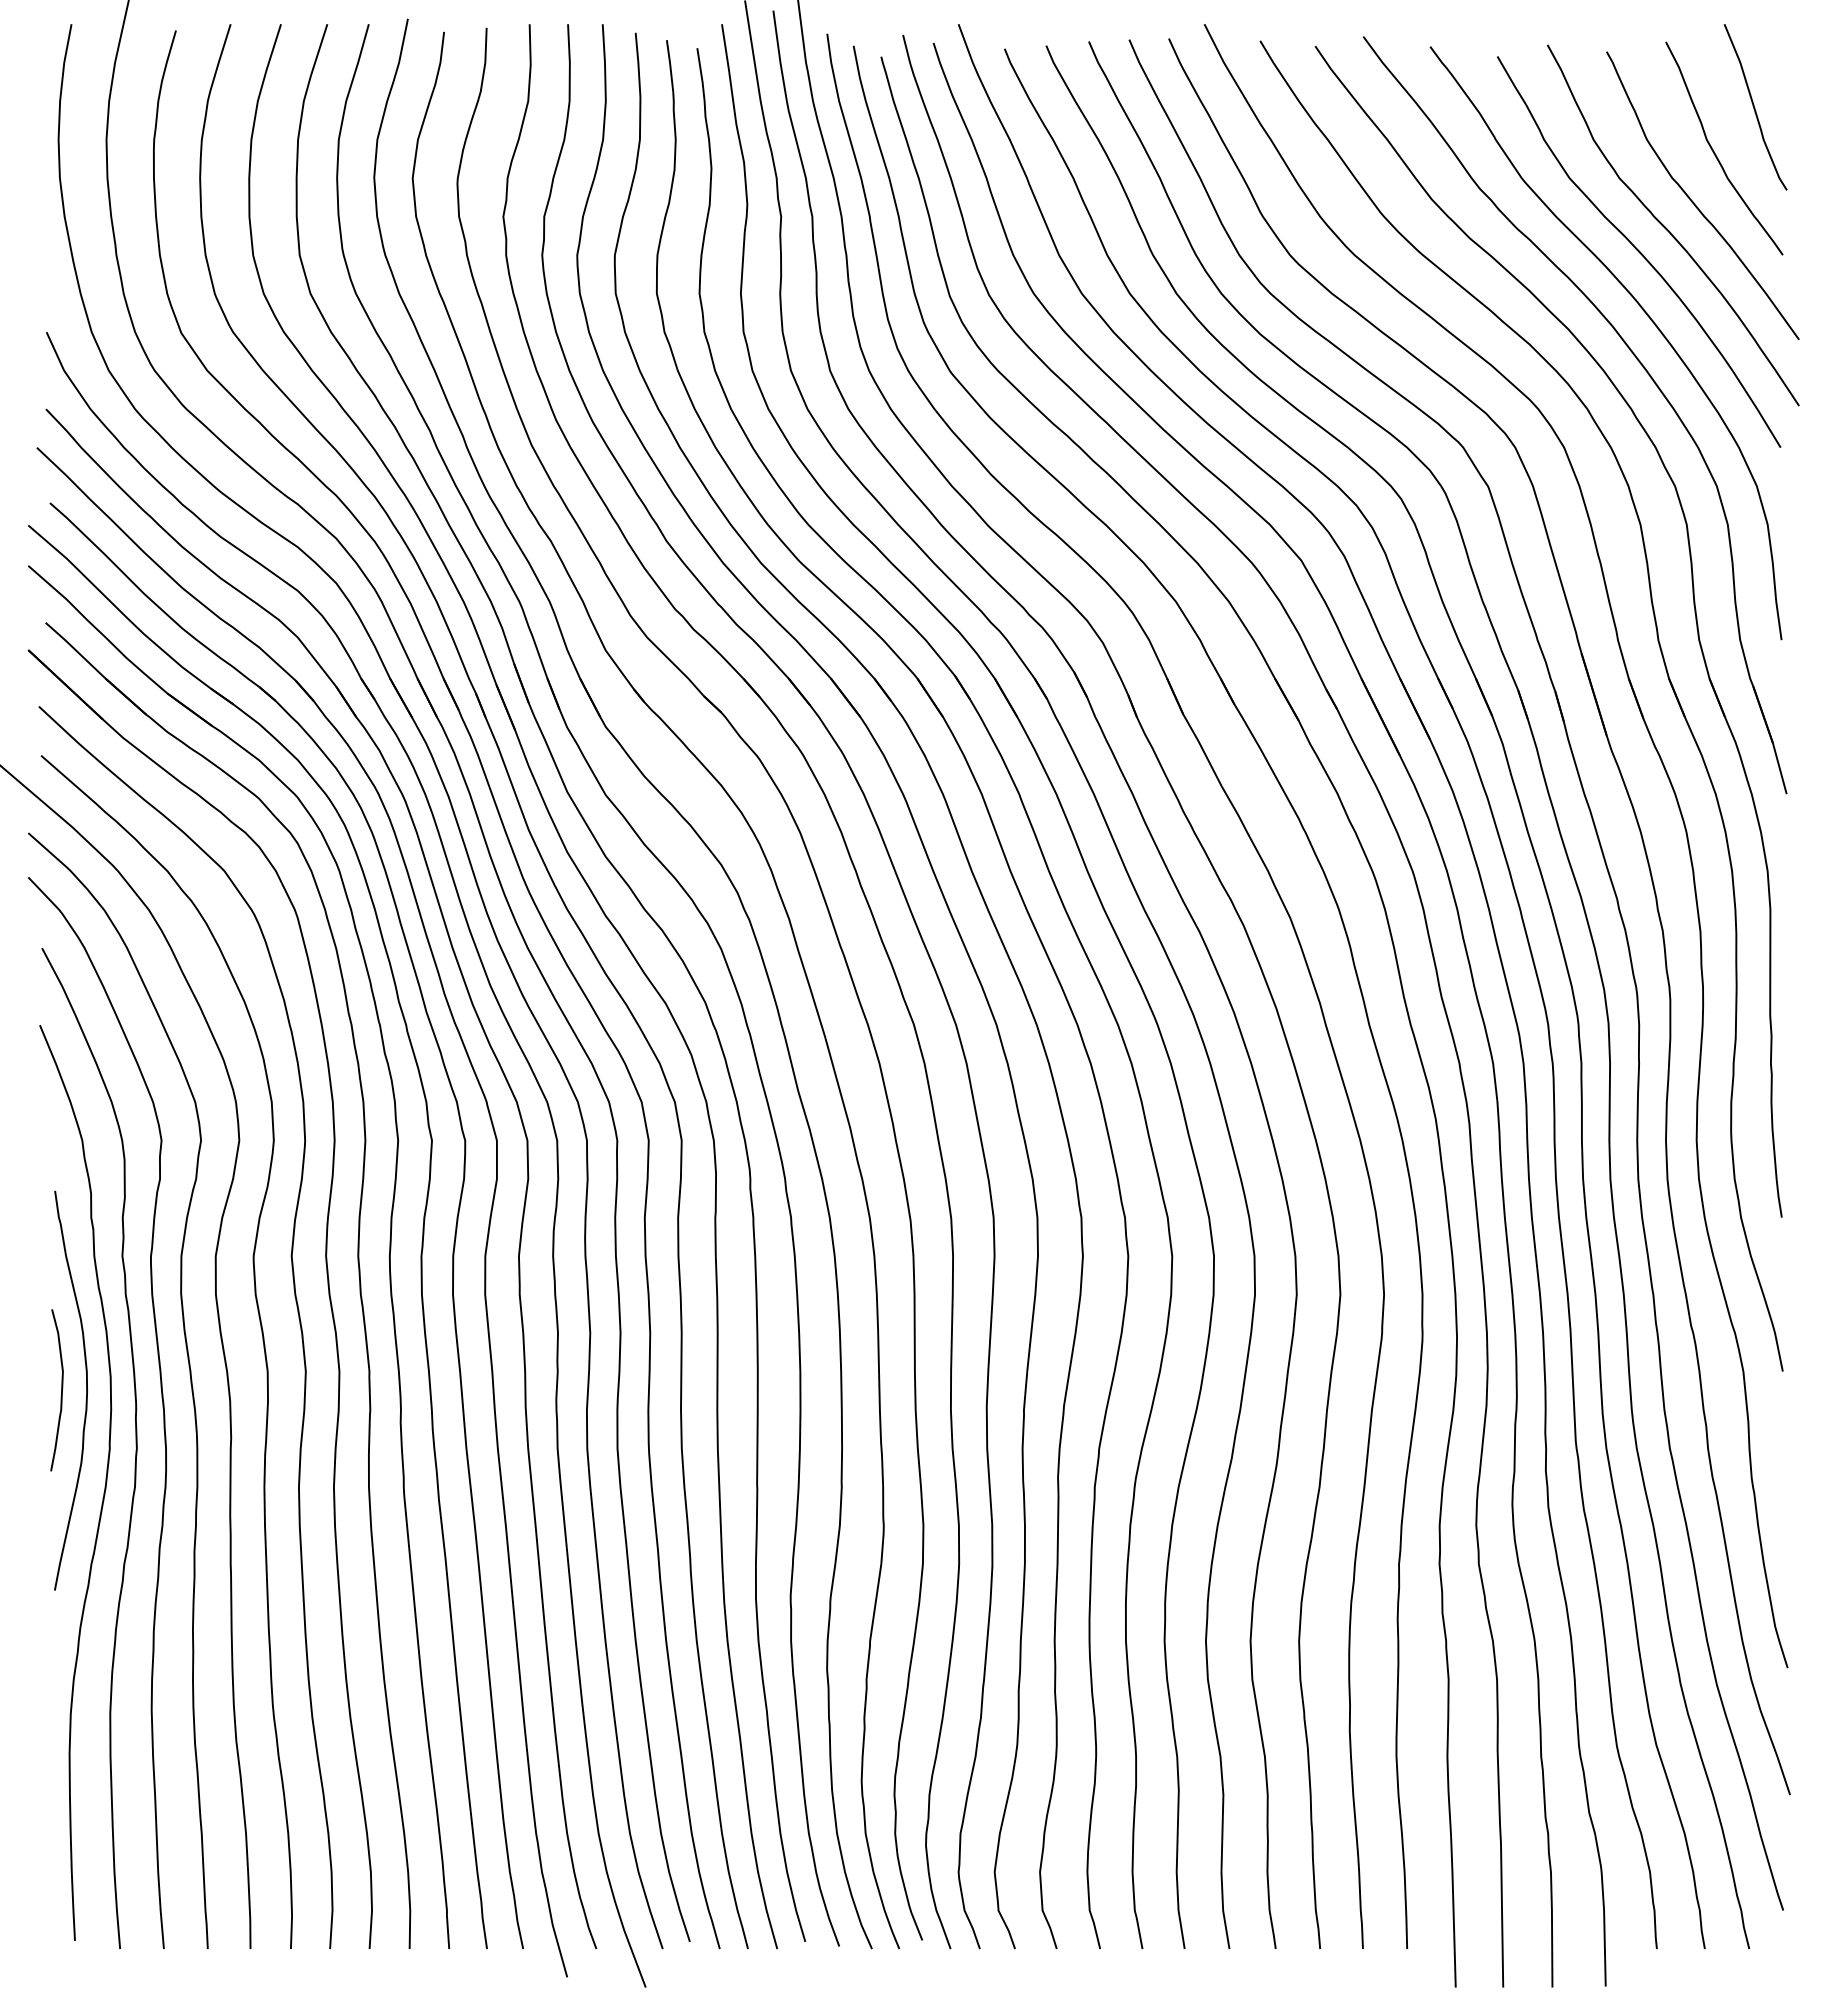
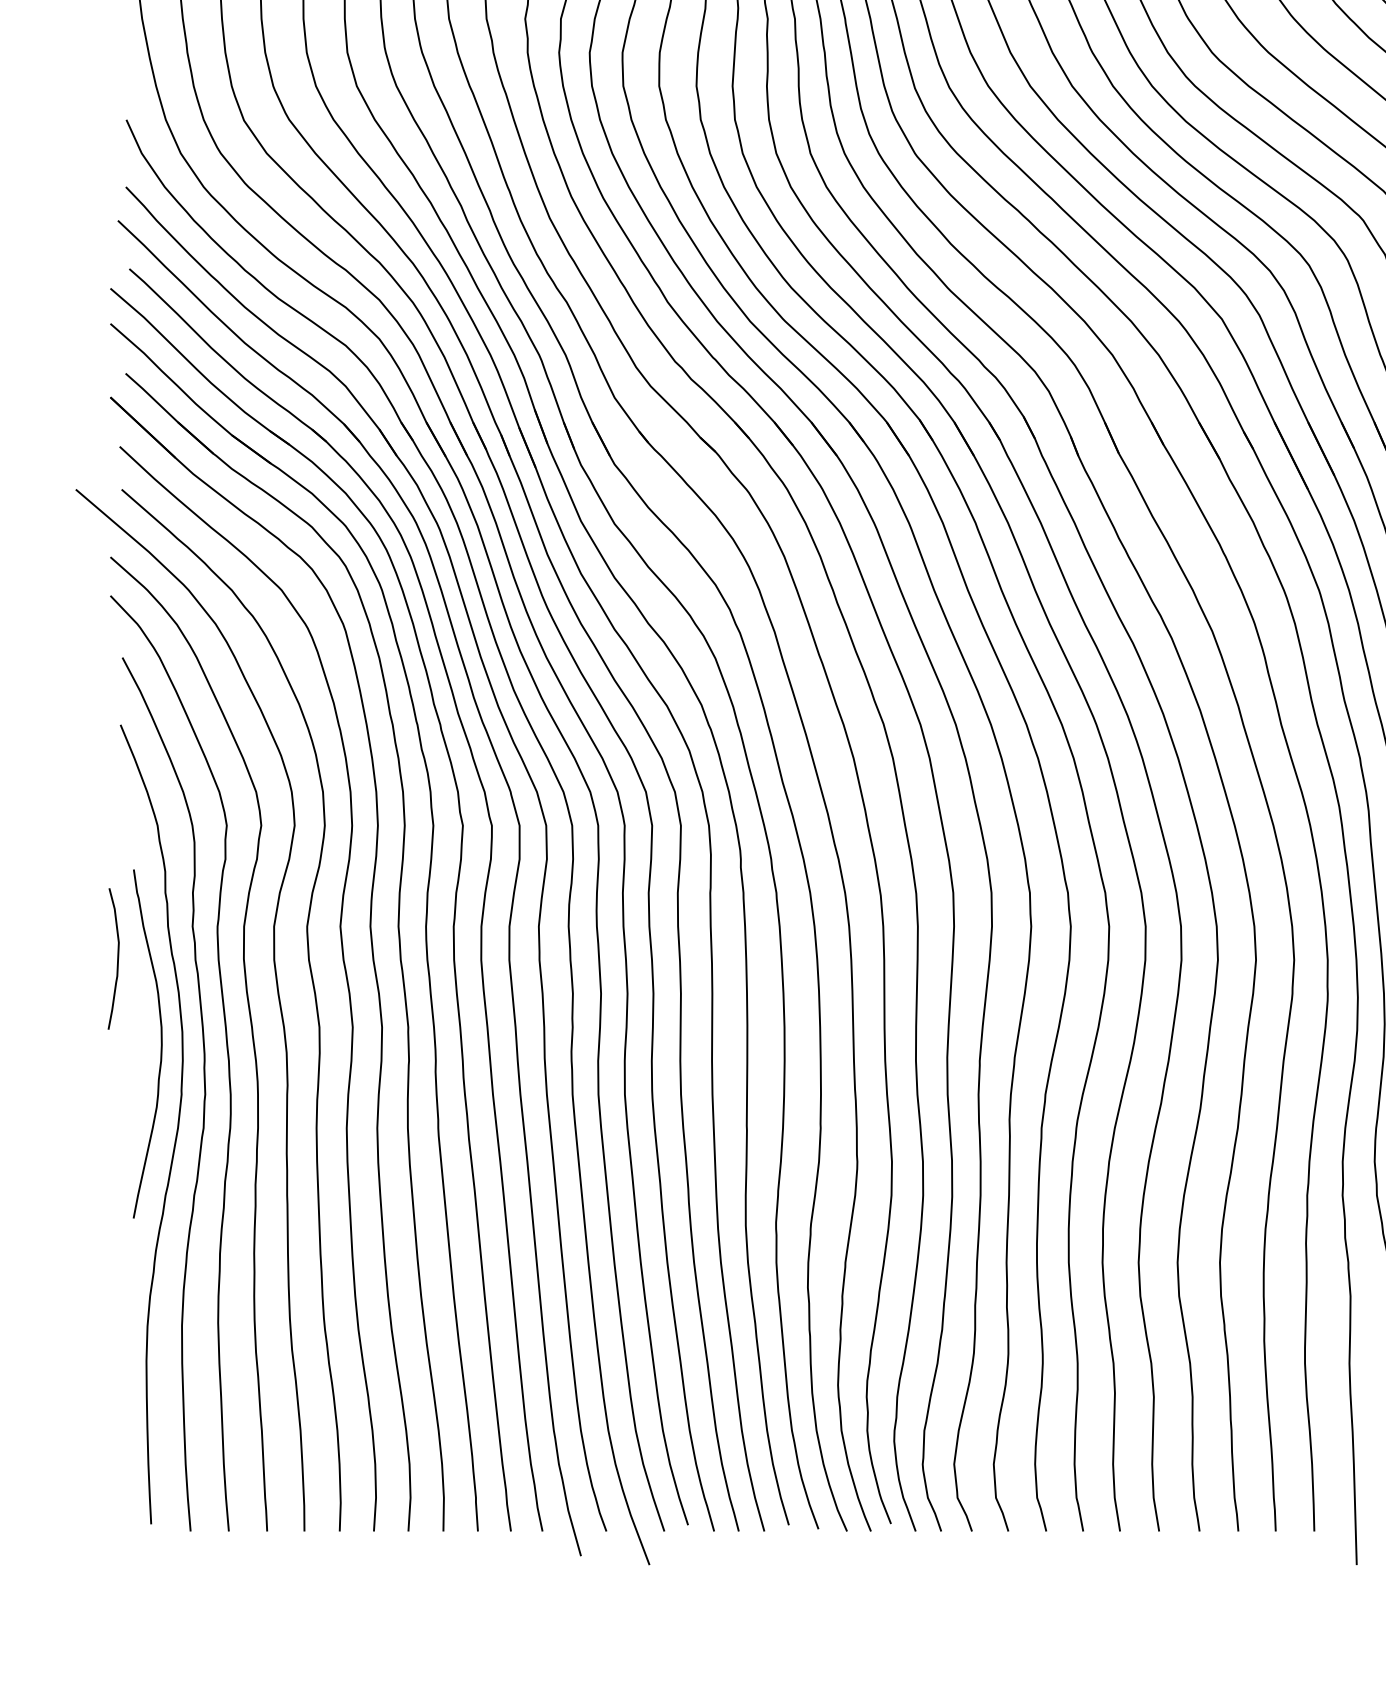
curve: (61, 1390) -> (117, 959), moved

